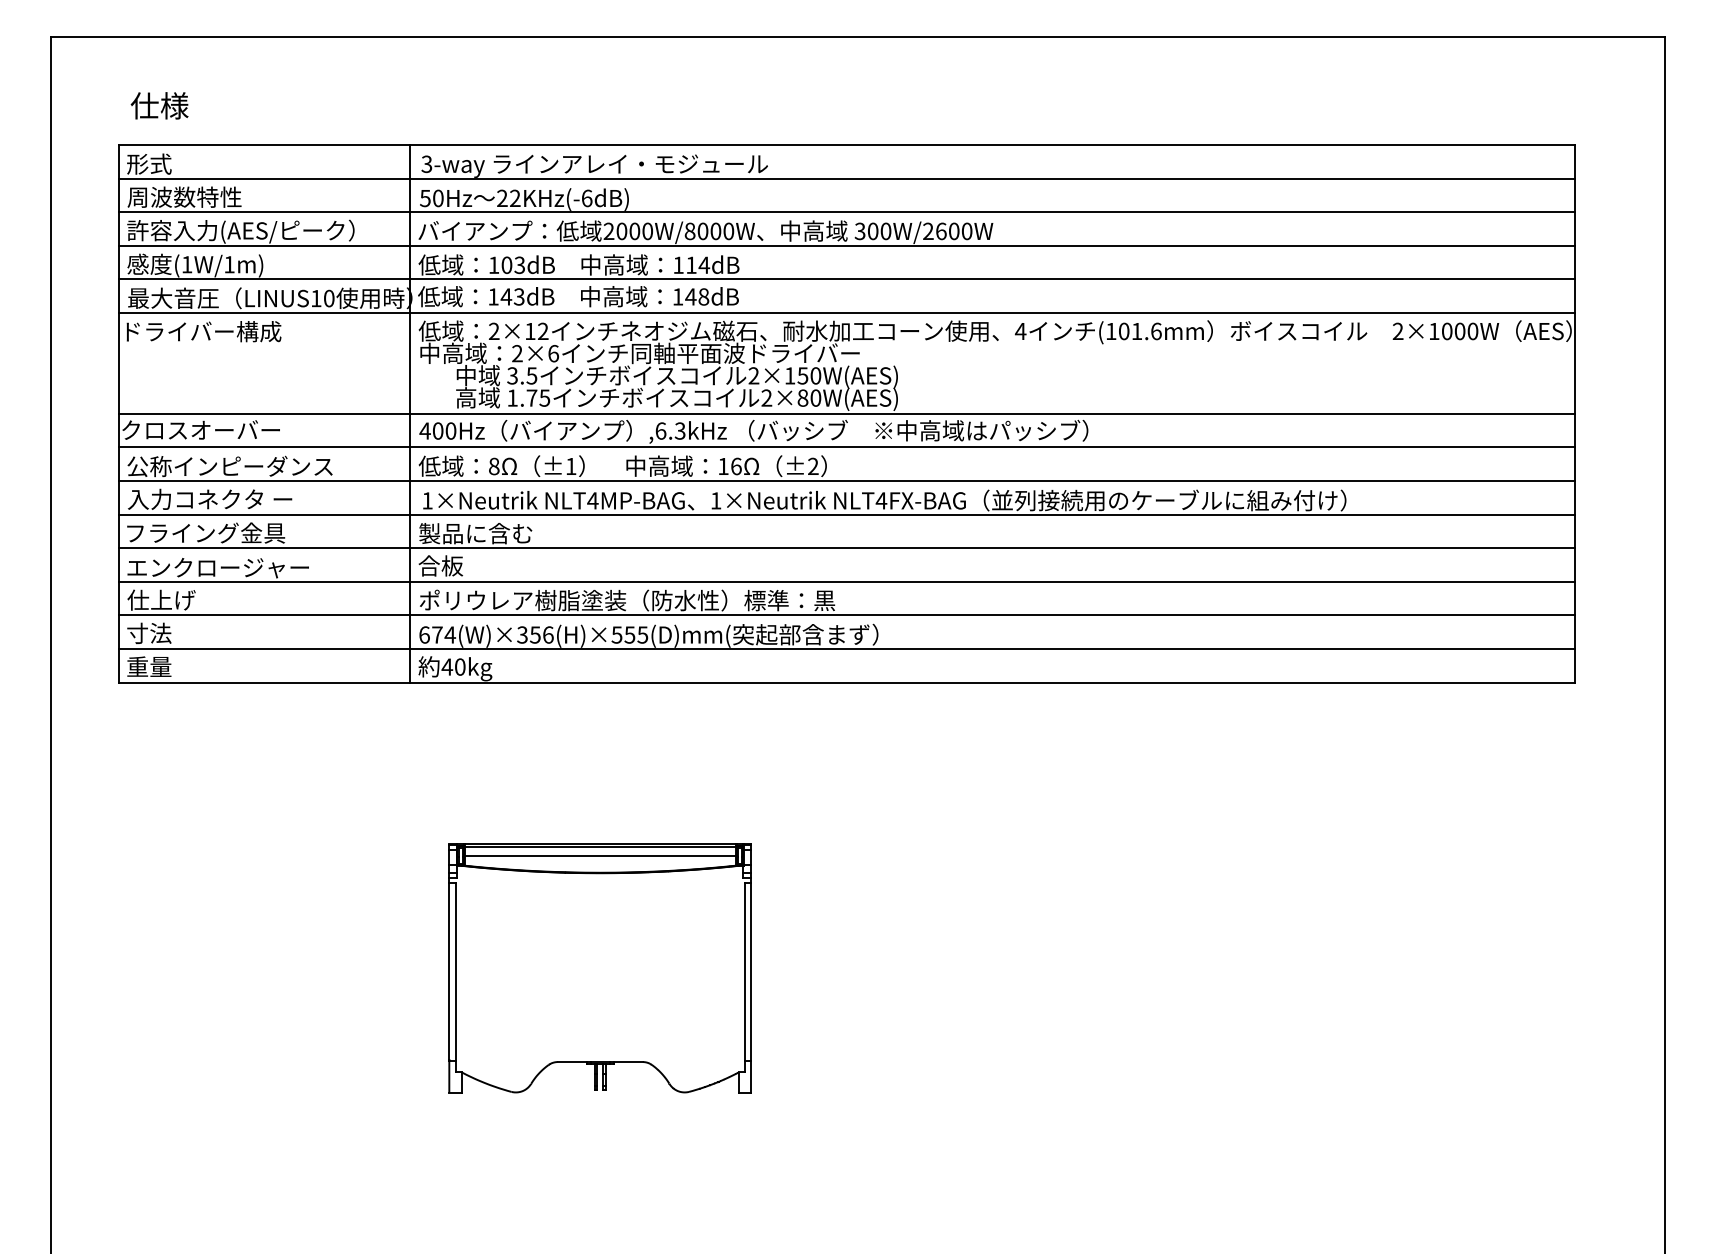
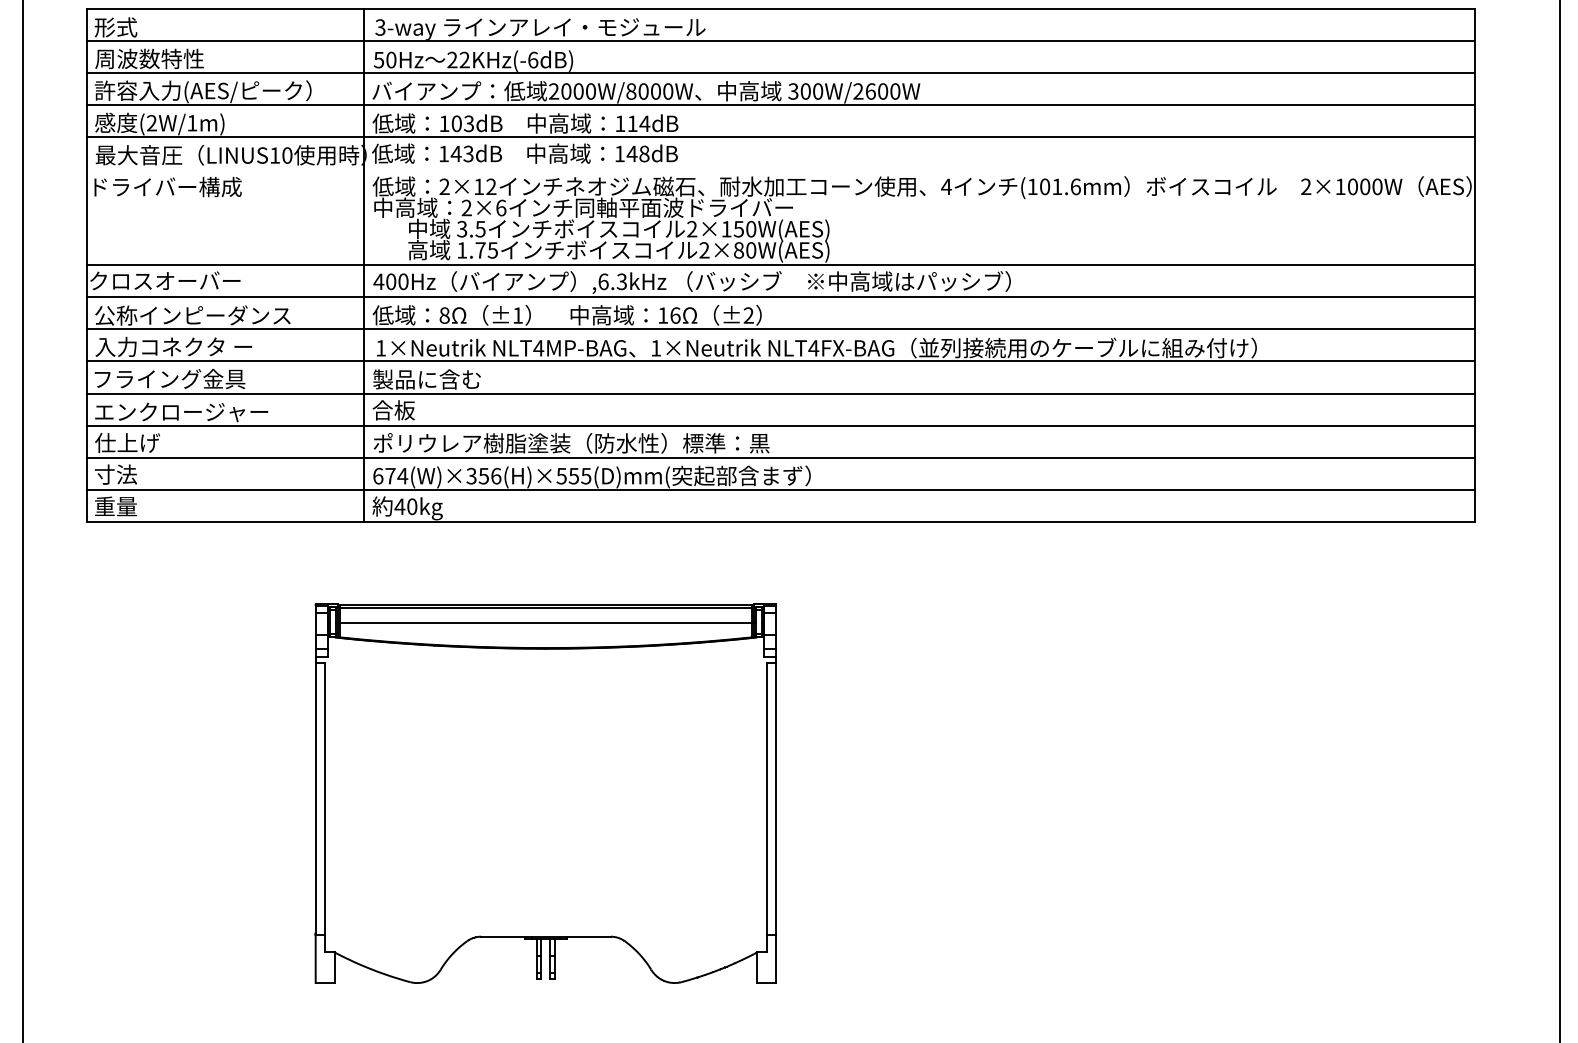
text: (186, 264) -> (151, 123), (1W/1m) -> (2W/1m)
line: (846, 313) -> (780, 169), removed
part: (599, 968) -> (544, 794), size x1.6

